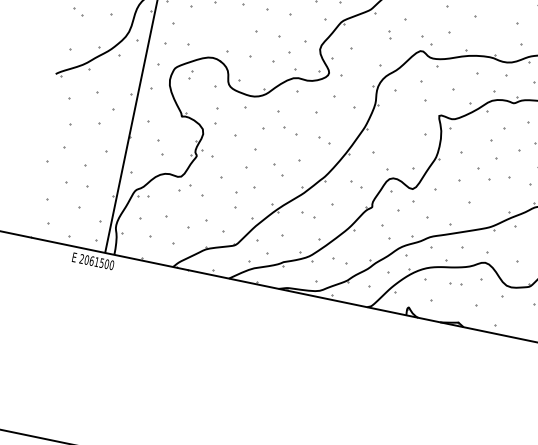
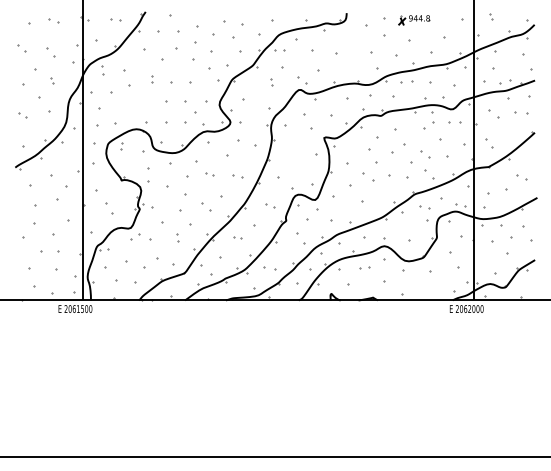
part: (290, 131) -> (209, 174), size x0.62
part: (235, 200) -> (177, 237), size x0.62
part: (308, 215) -> (237, 237), size x0.62

